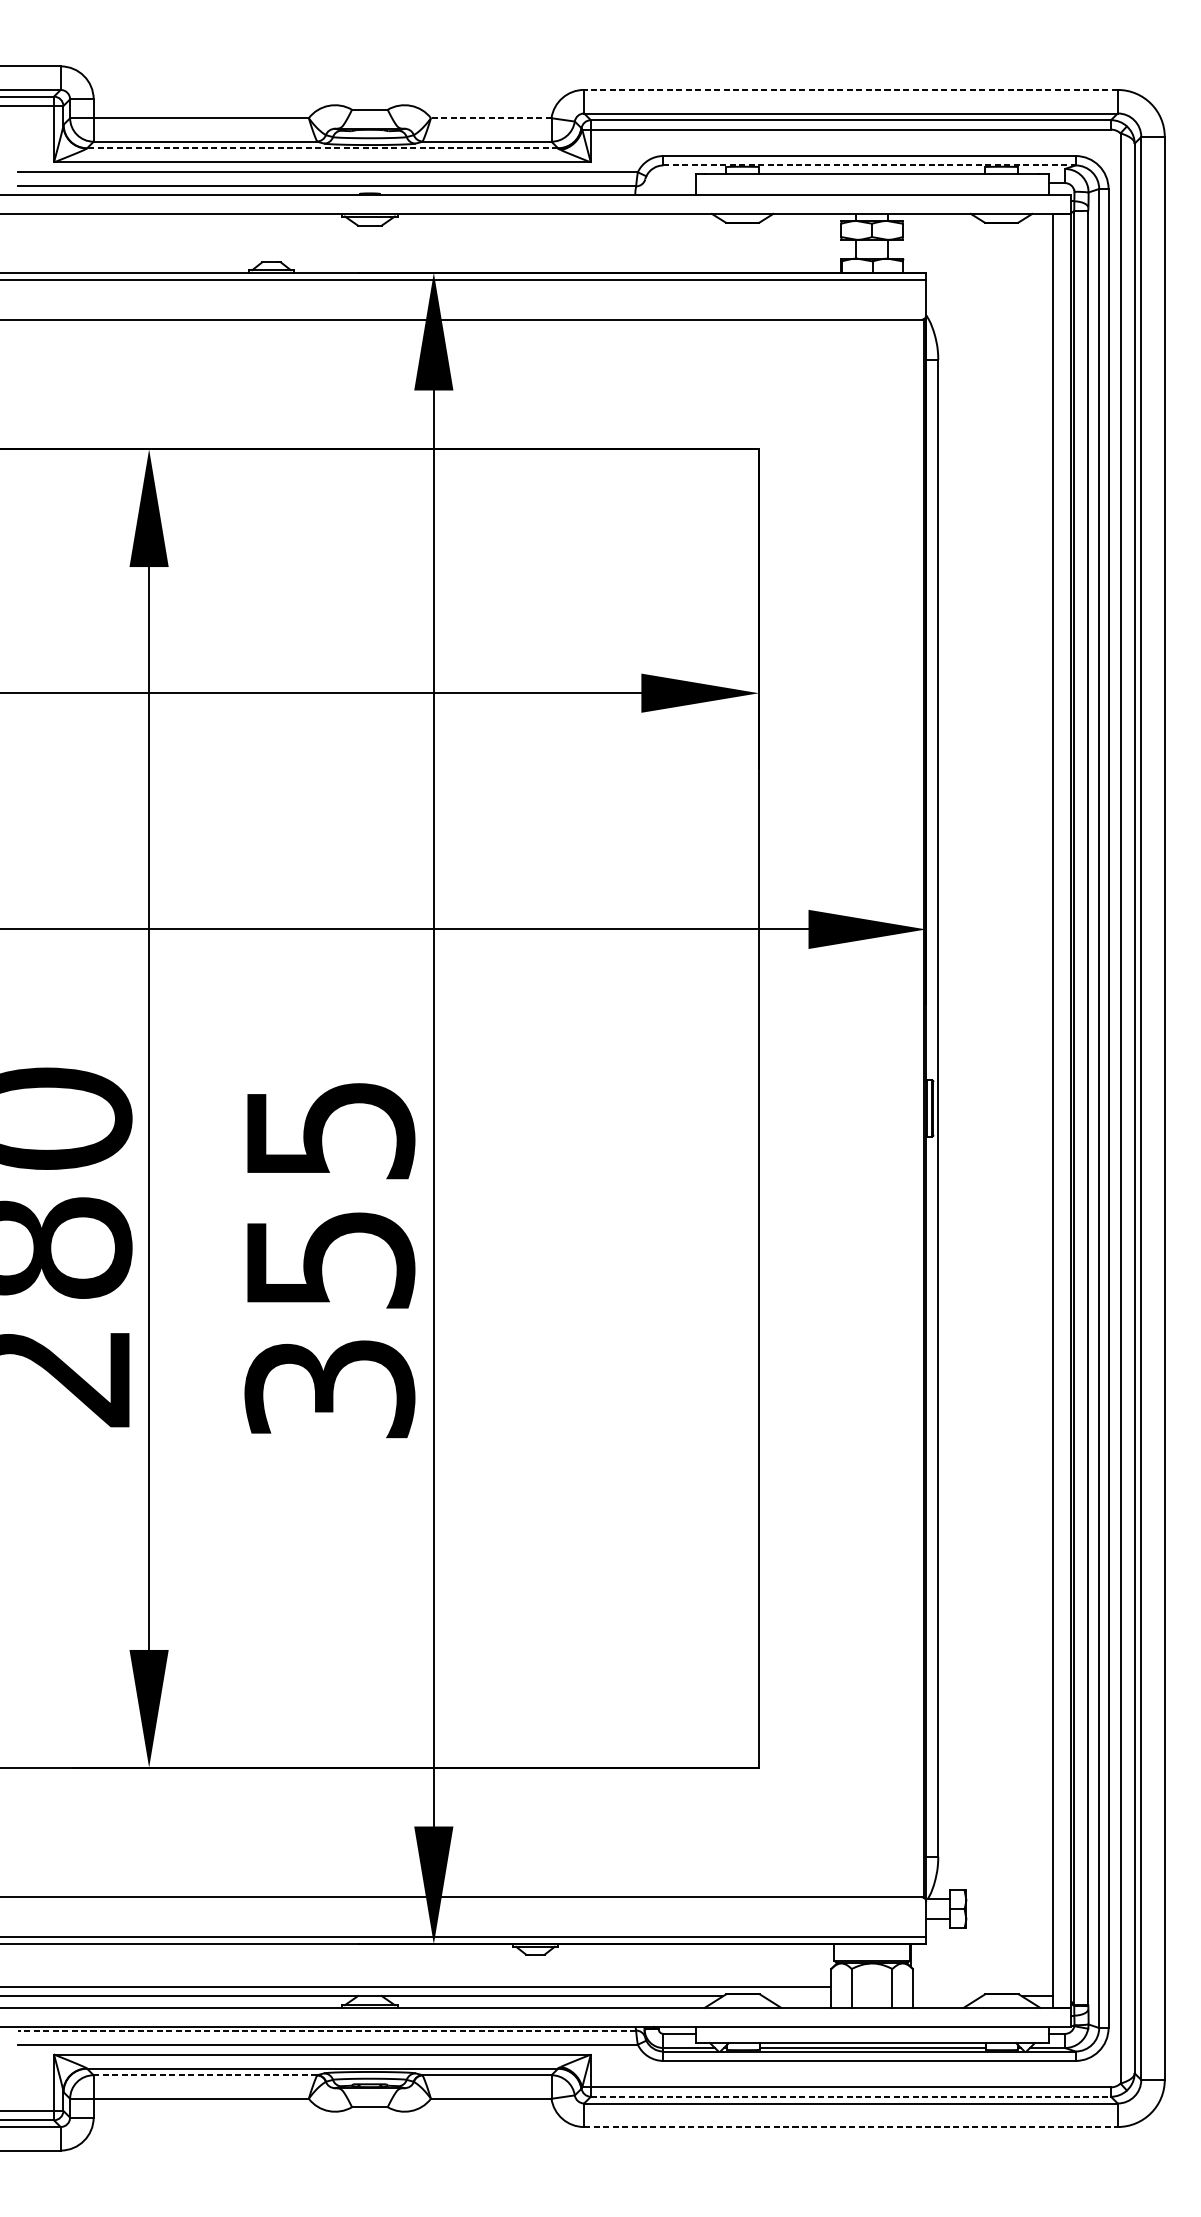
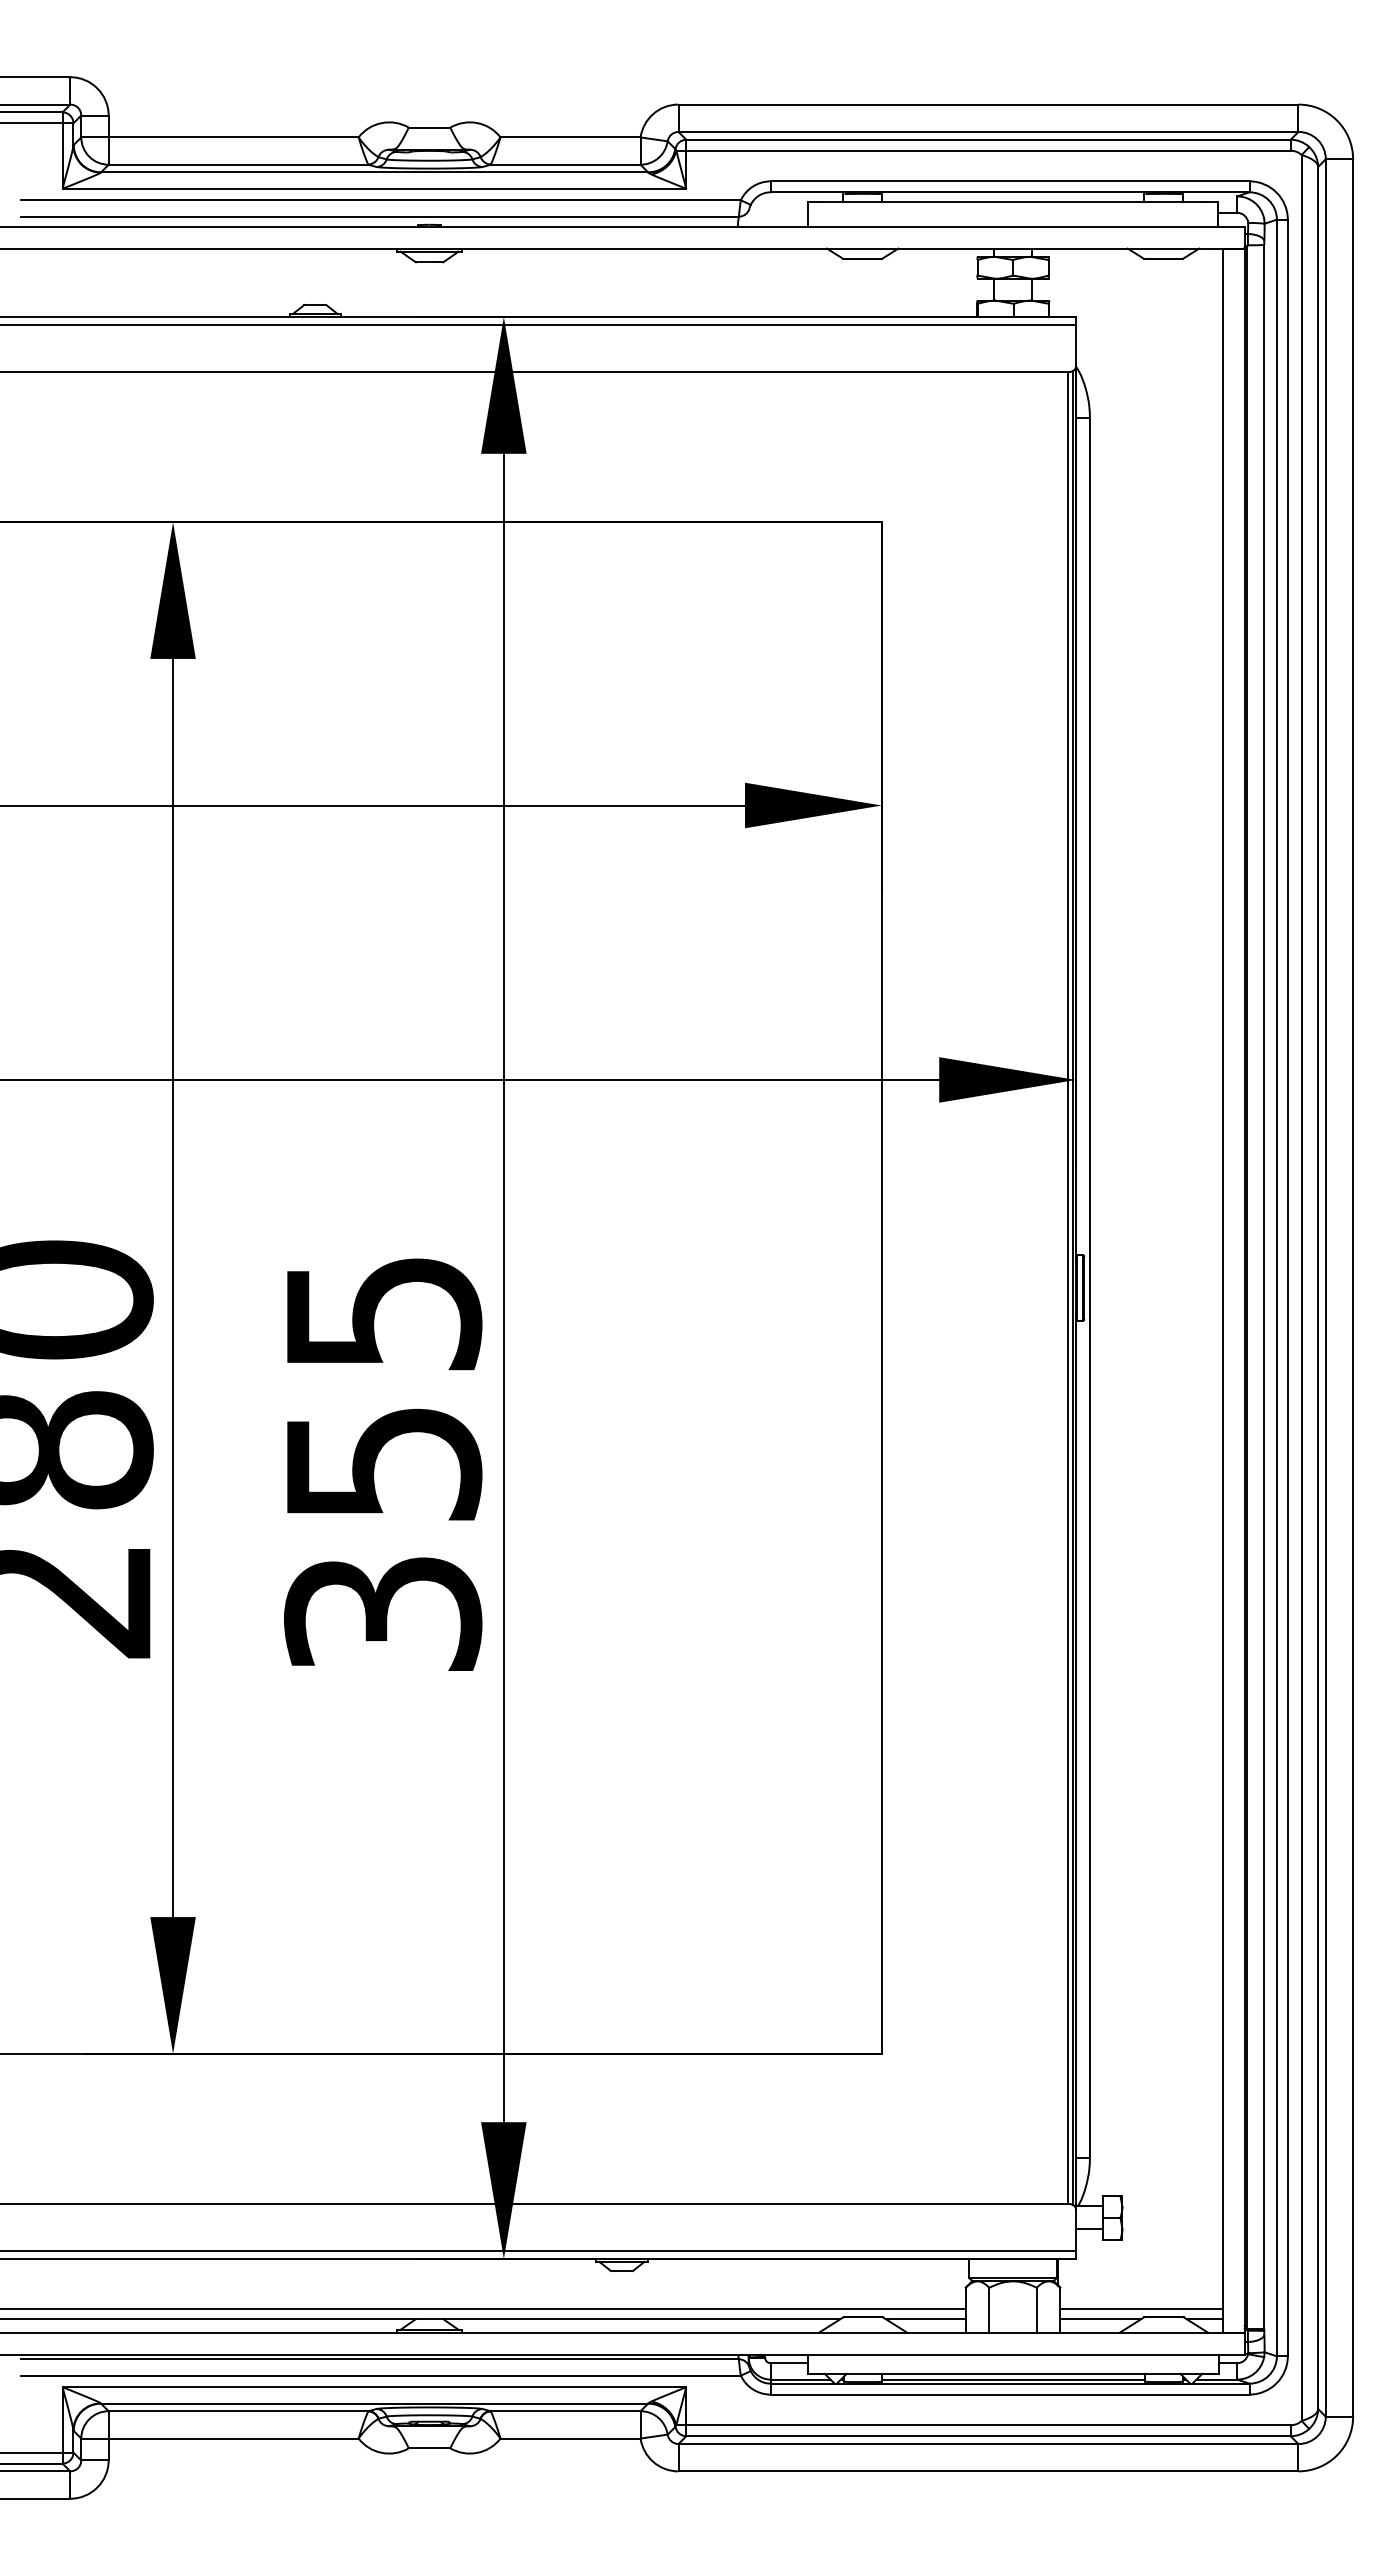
line: (850, 89) -> (988, 104), dashed -> solid
line: (491, 118) -> (570, 137), dashed -> solid
line: (322, 148) -> (374, 172), dashed -> solid
line: (869, 165) -> (1010, 192), dashed -> solid
line: (918, 1108) -> (1067, 1287), added
line: (982, 1987) -> (1141, 2309), added
line: (796, 1996) -> (925, 2319), added
line: (947, 1996) -> (1100, 2319), added
line: (327, 2030) -> (380, 2359), dashed -> solid
line: (205, 2075) -> (238, 2411), dashed -> solid
line: (850, 2097) -> (988, 2436), dashed -> solid
line: (850, 2127) -> (988, 2471), dashed -> solid

